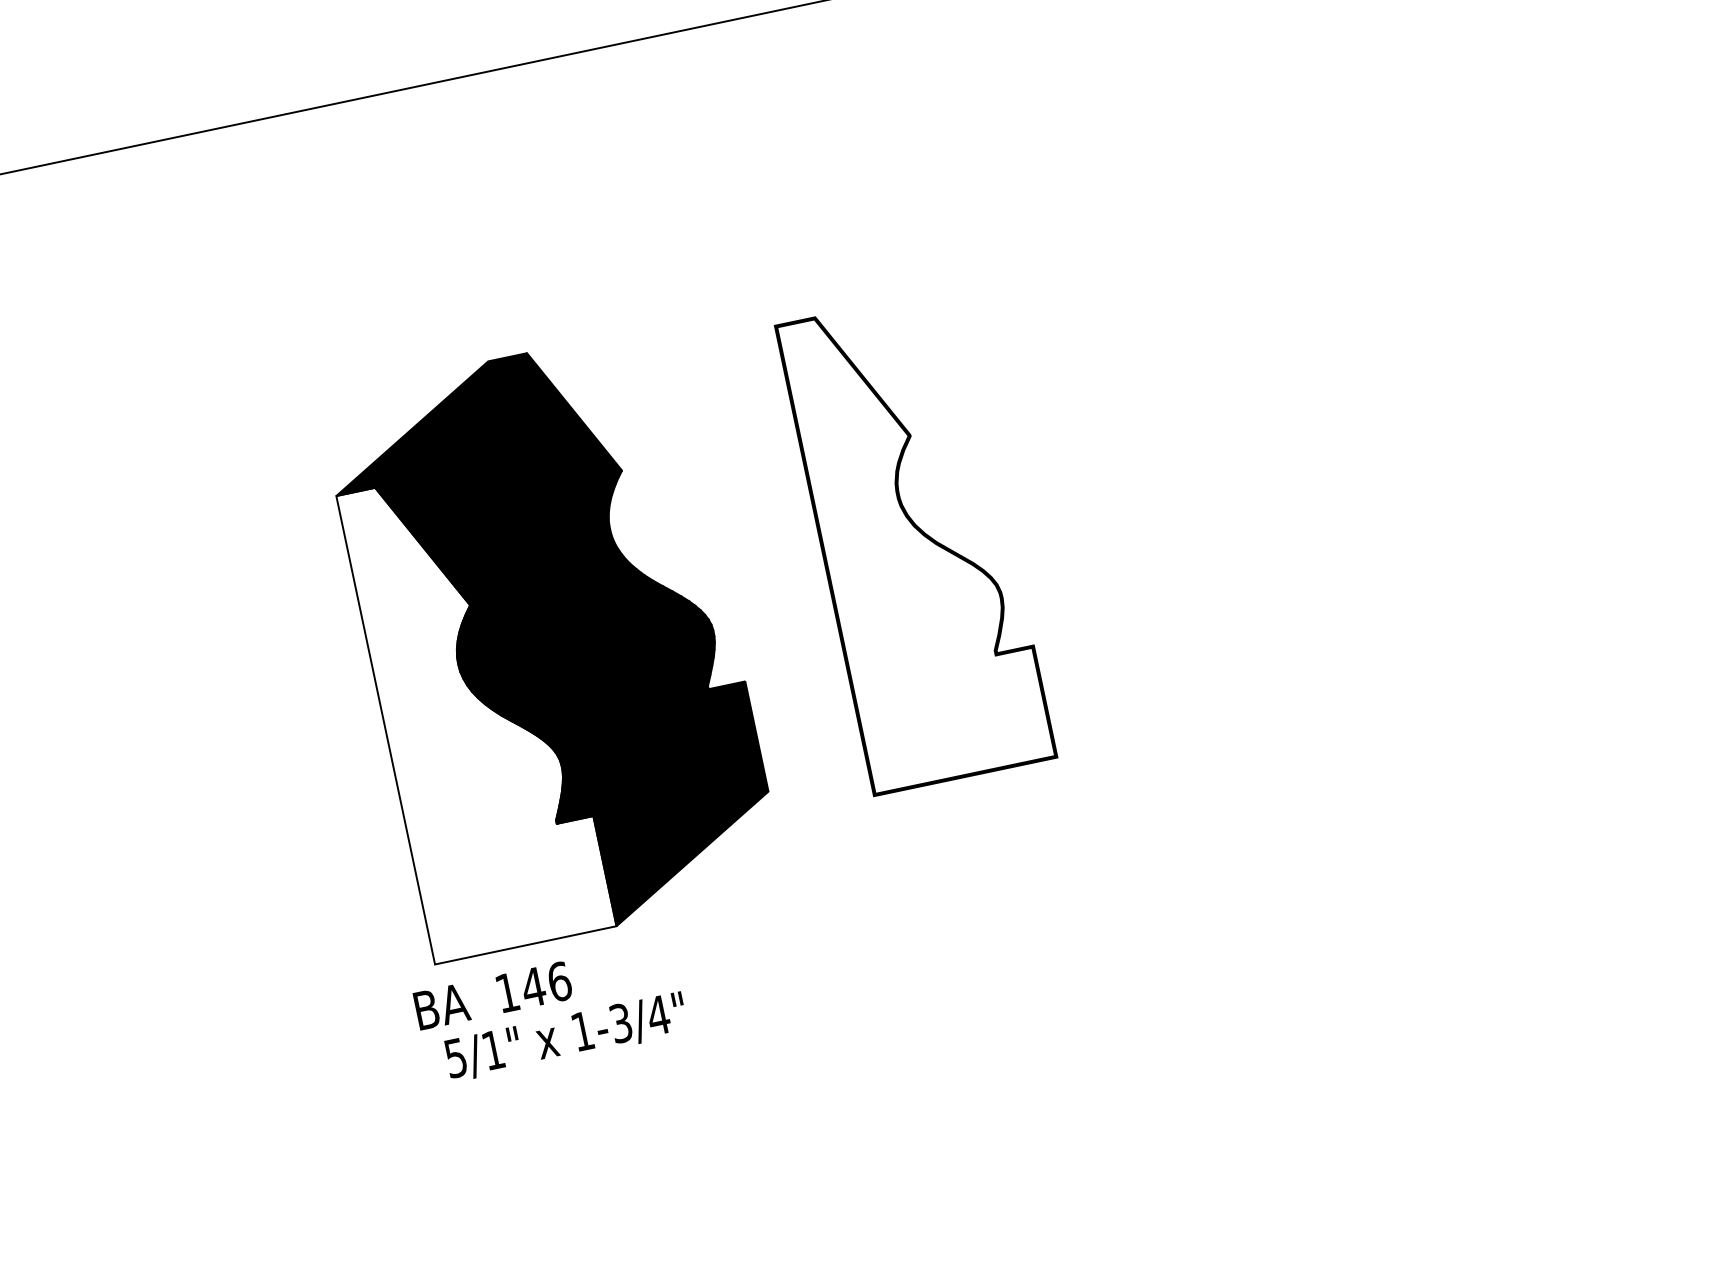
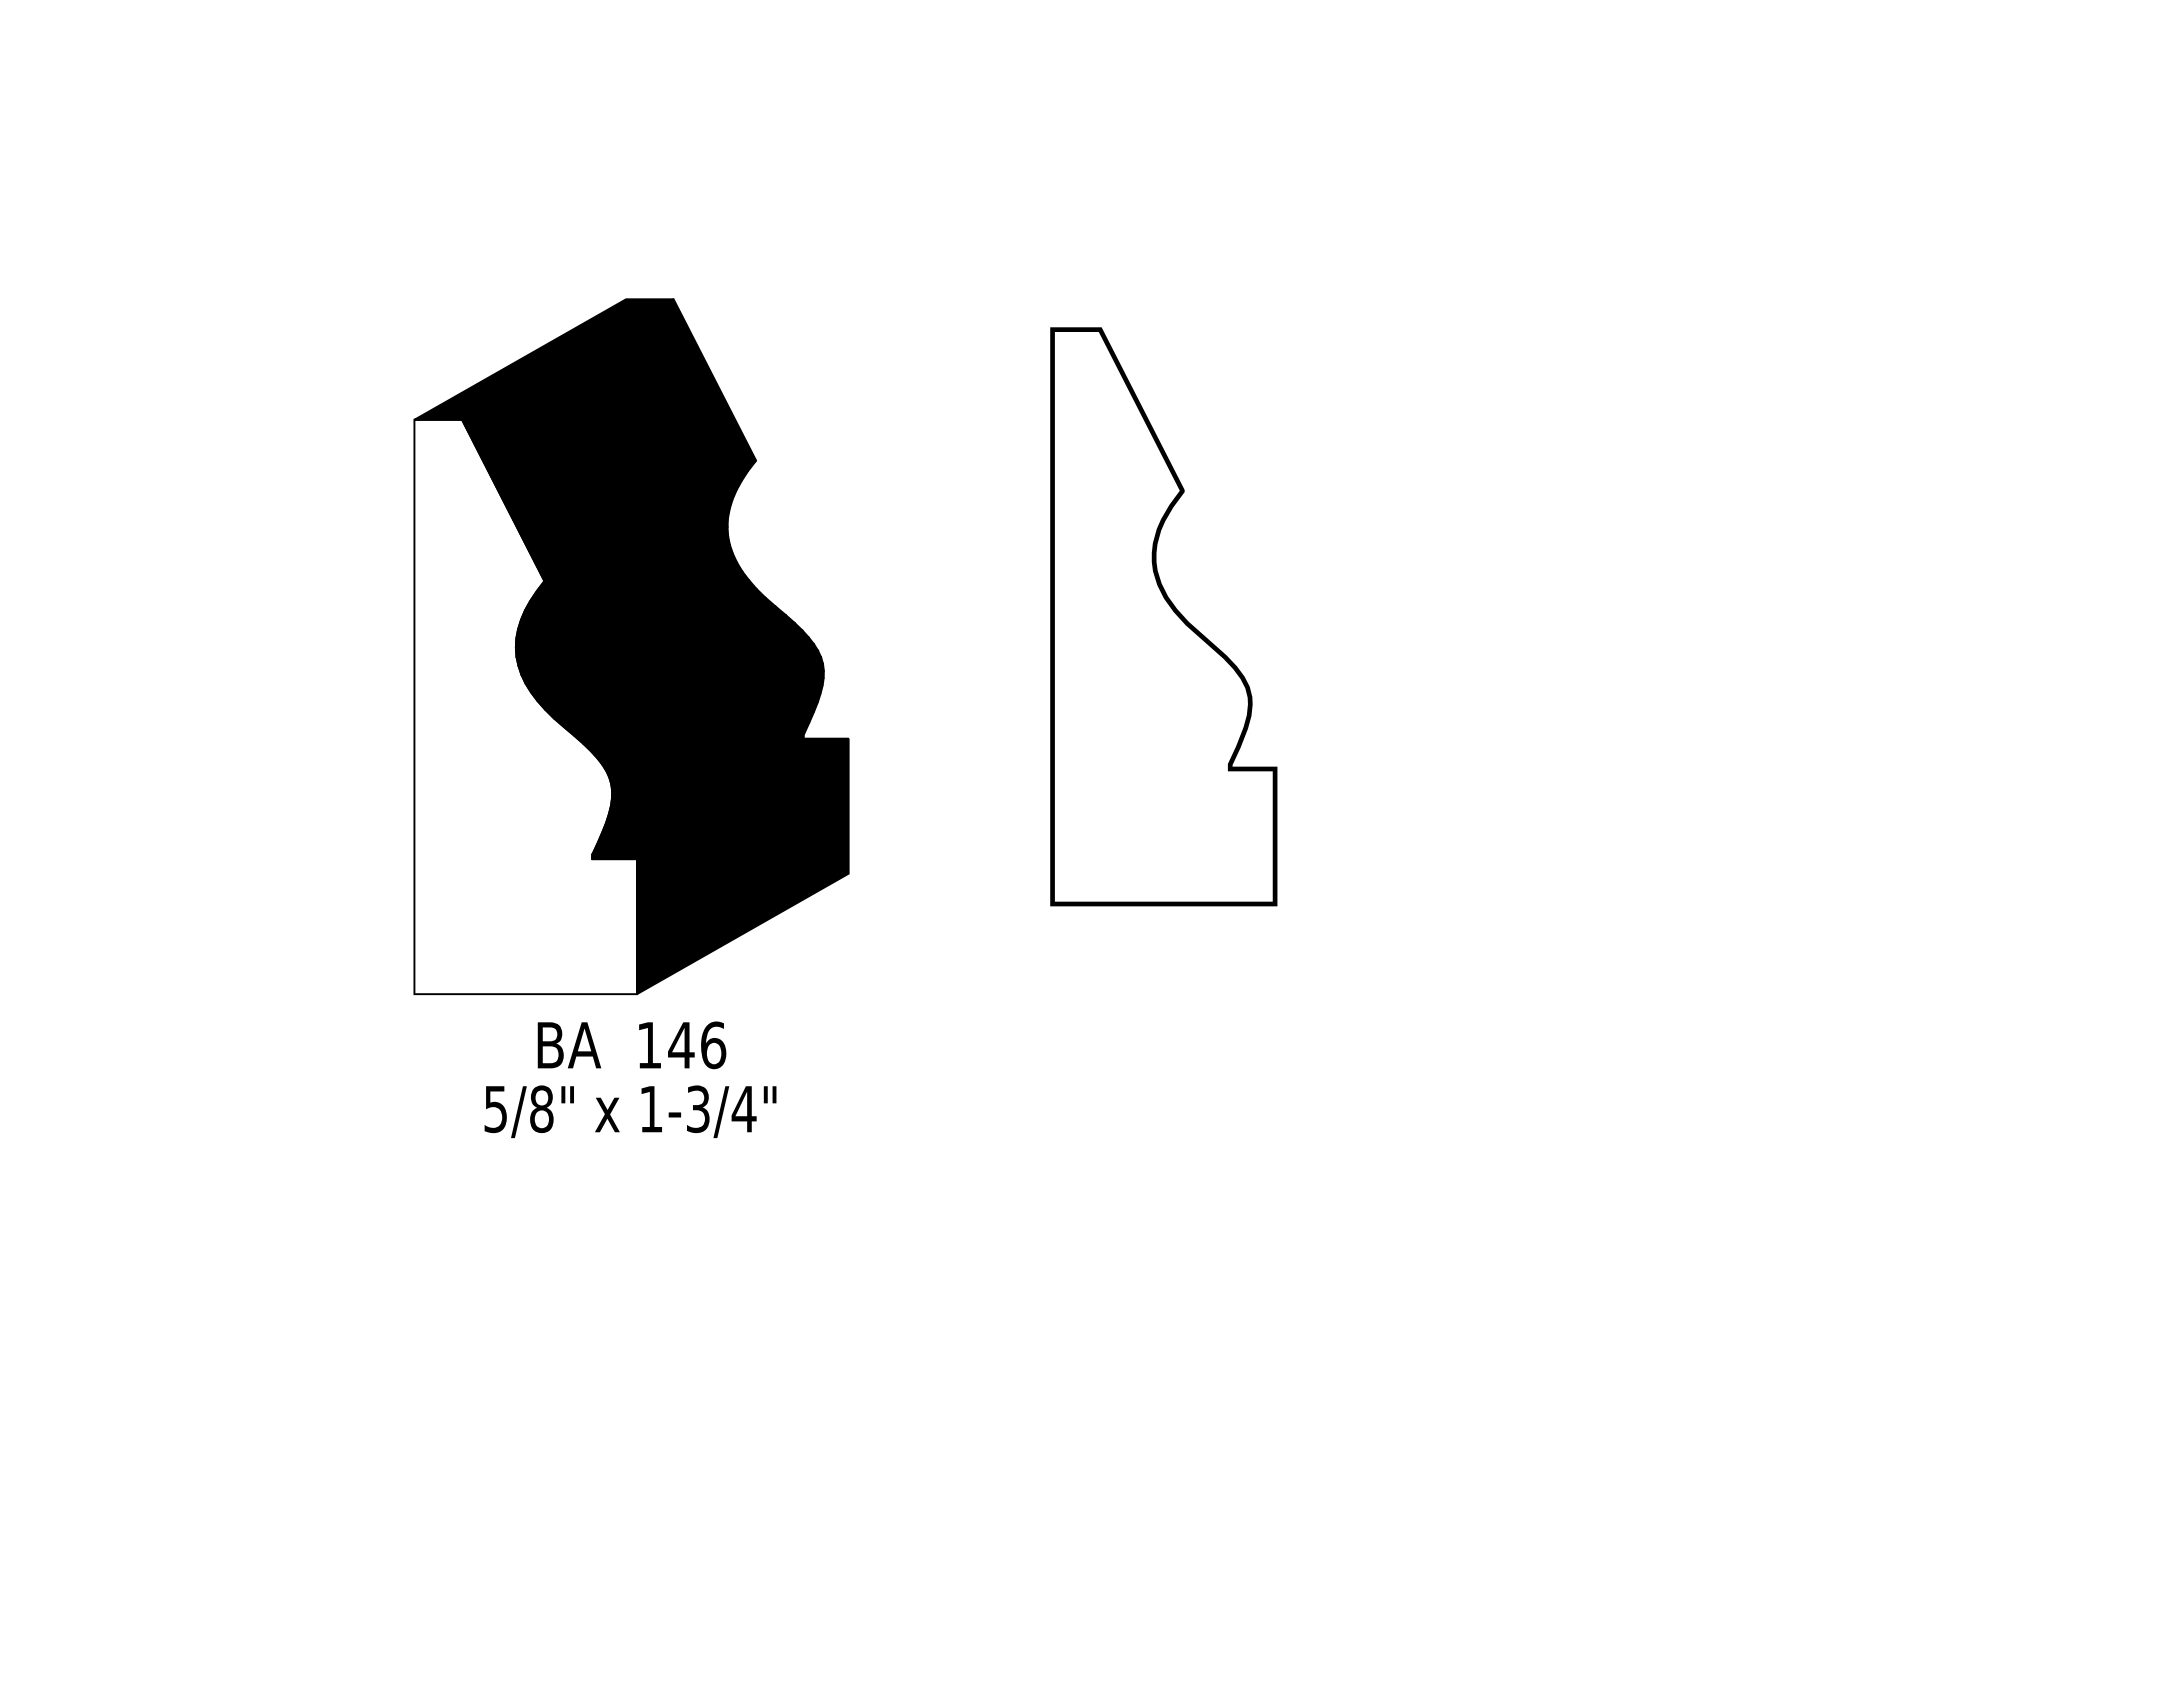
part: (552, 643) -> (631, 646), moved
text: (492, 996) -> (631, 1045), moved
text: (493, 1050) -> (541, 1109), 5/1" -> 5/8"

